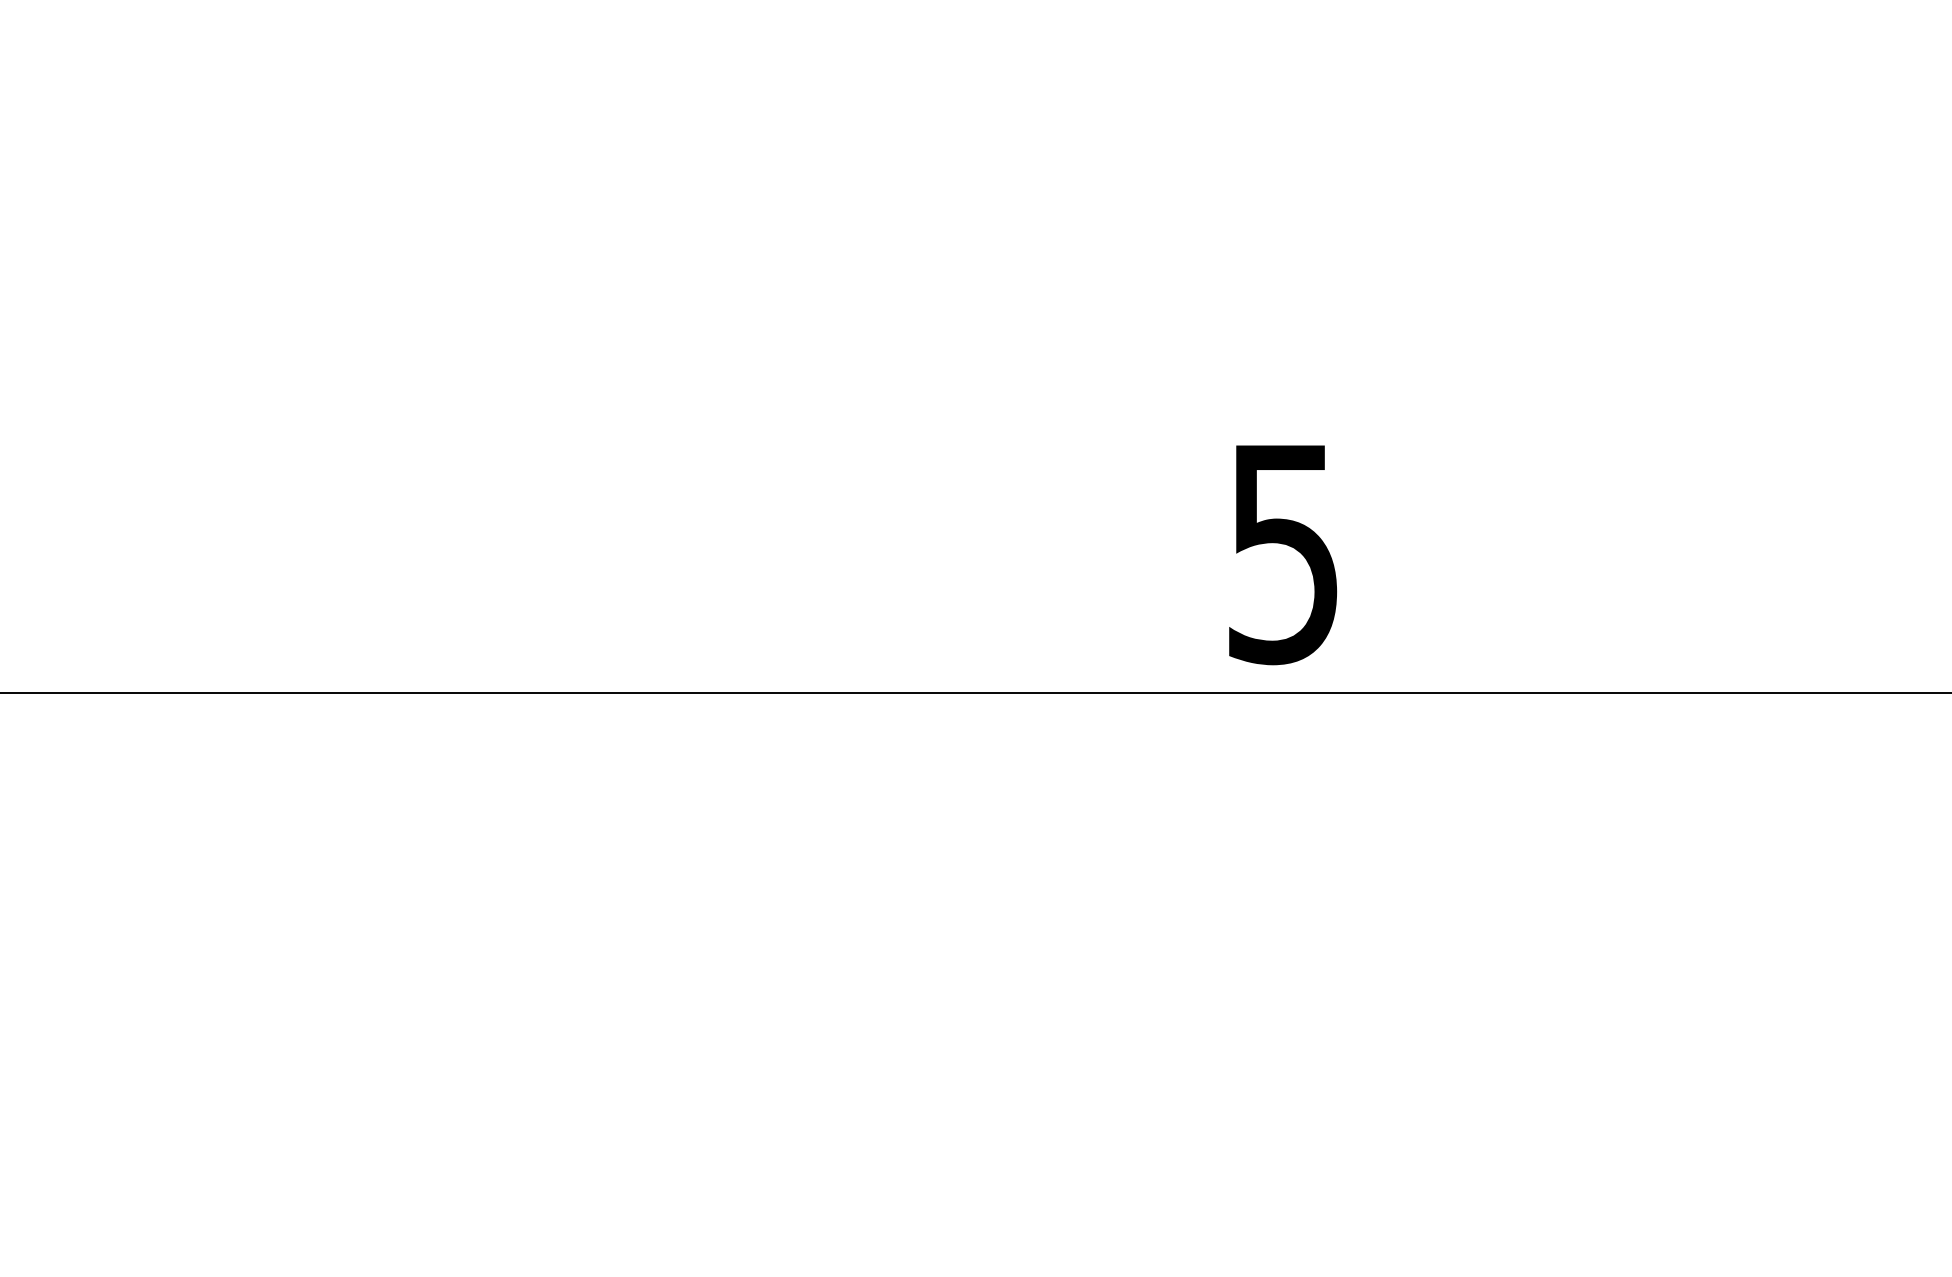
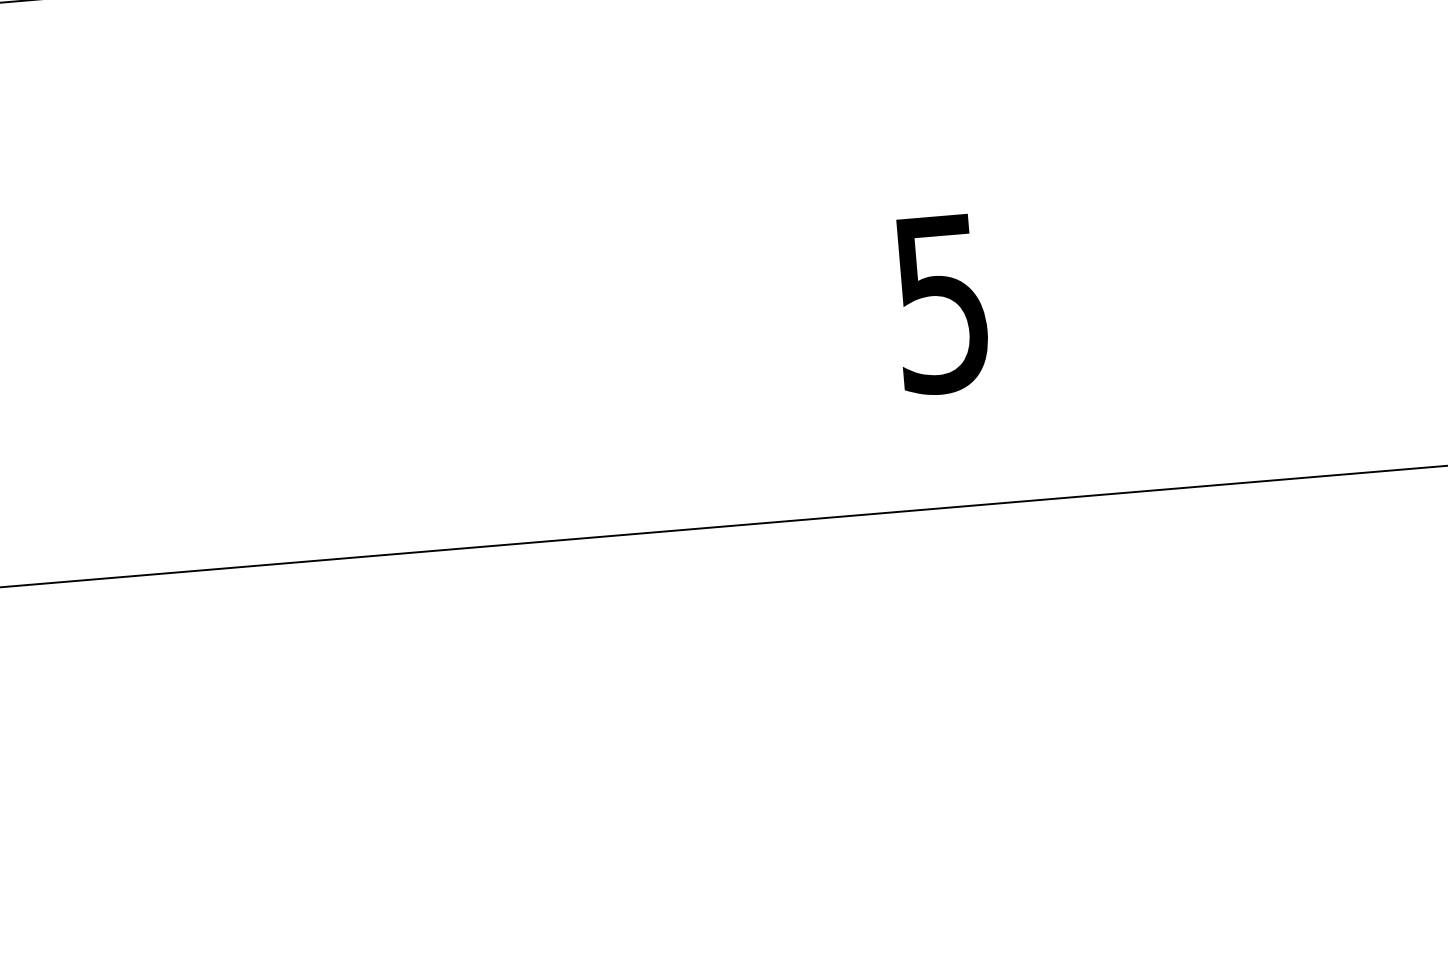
text: (1283, 555) -> (941, 305), moved

